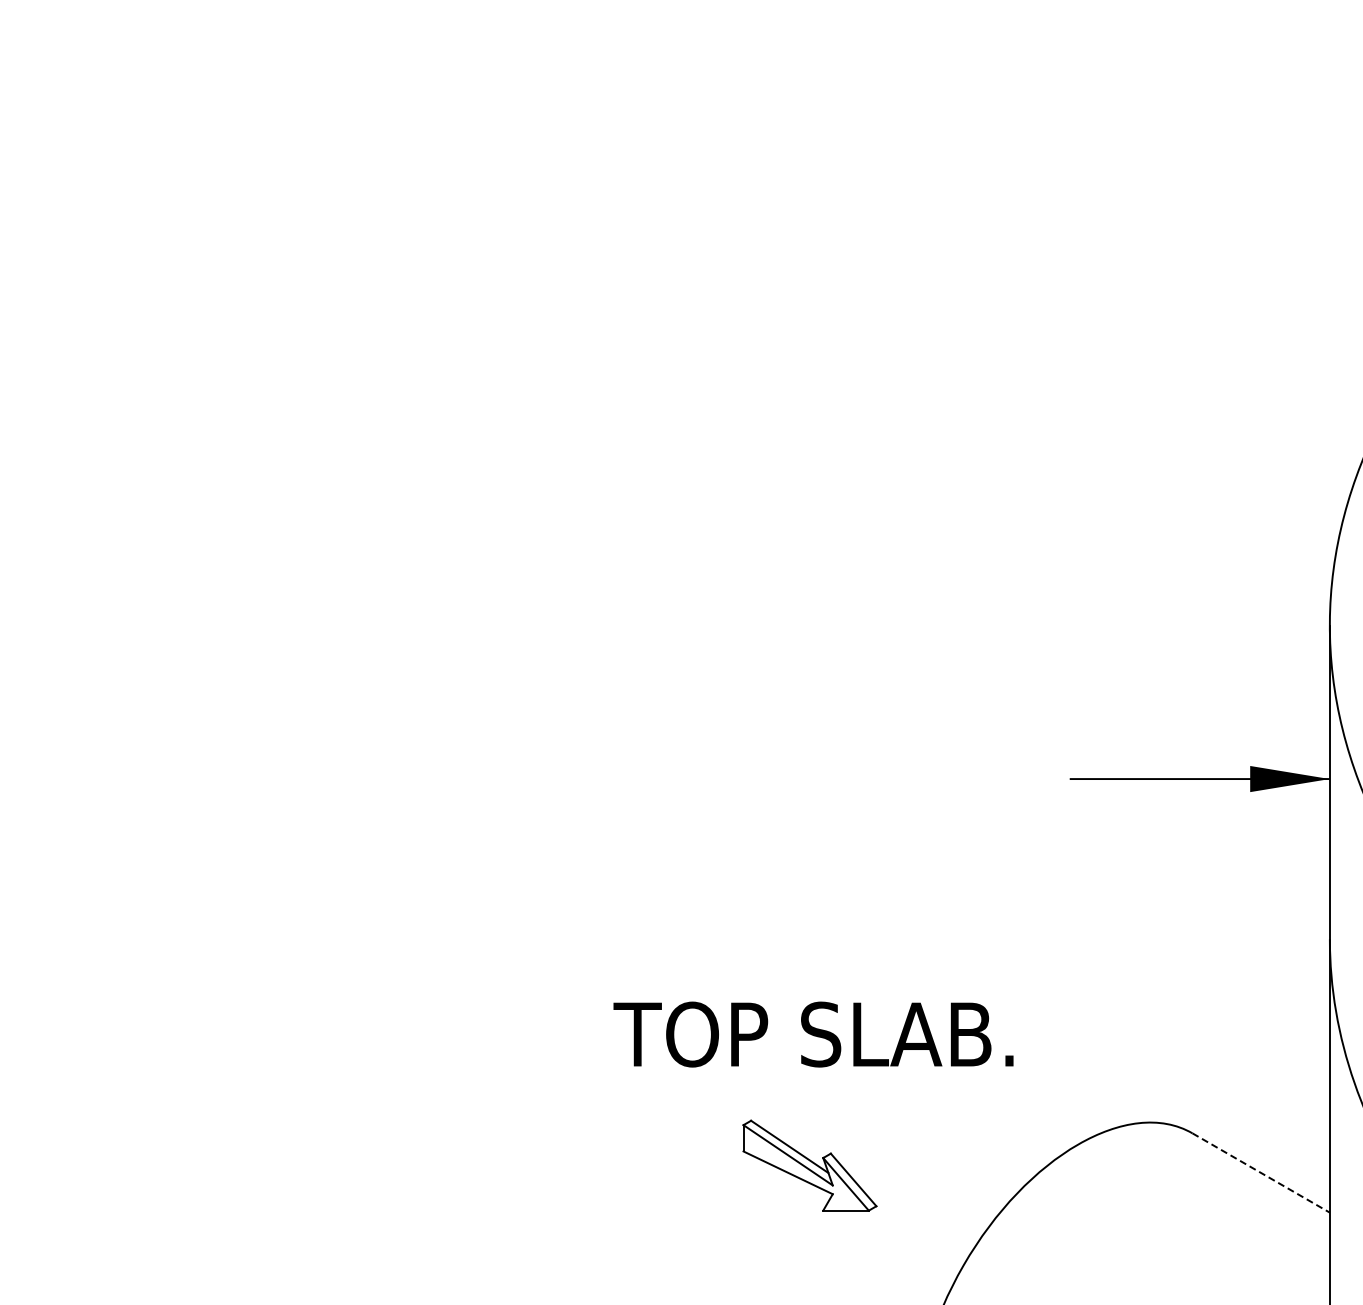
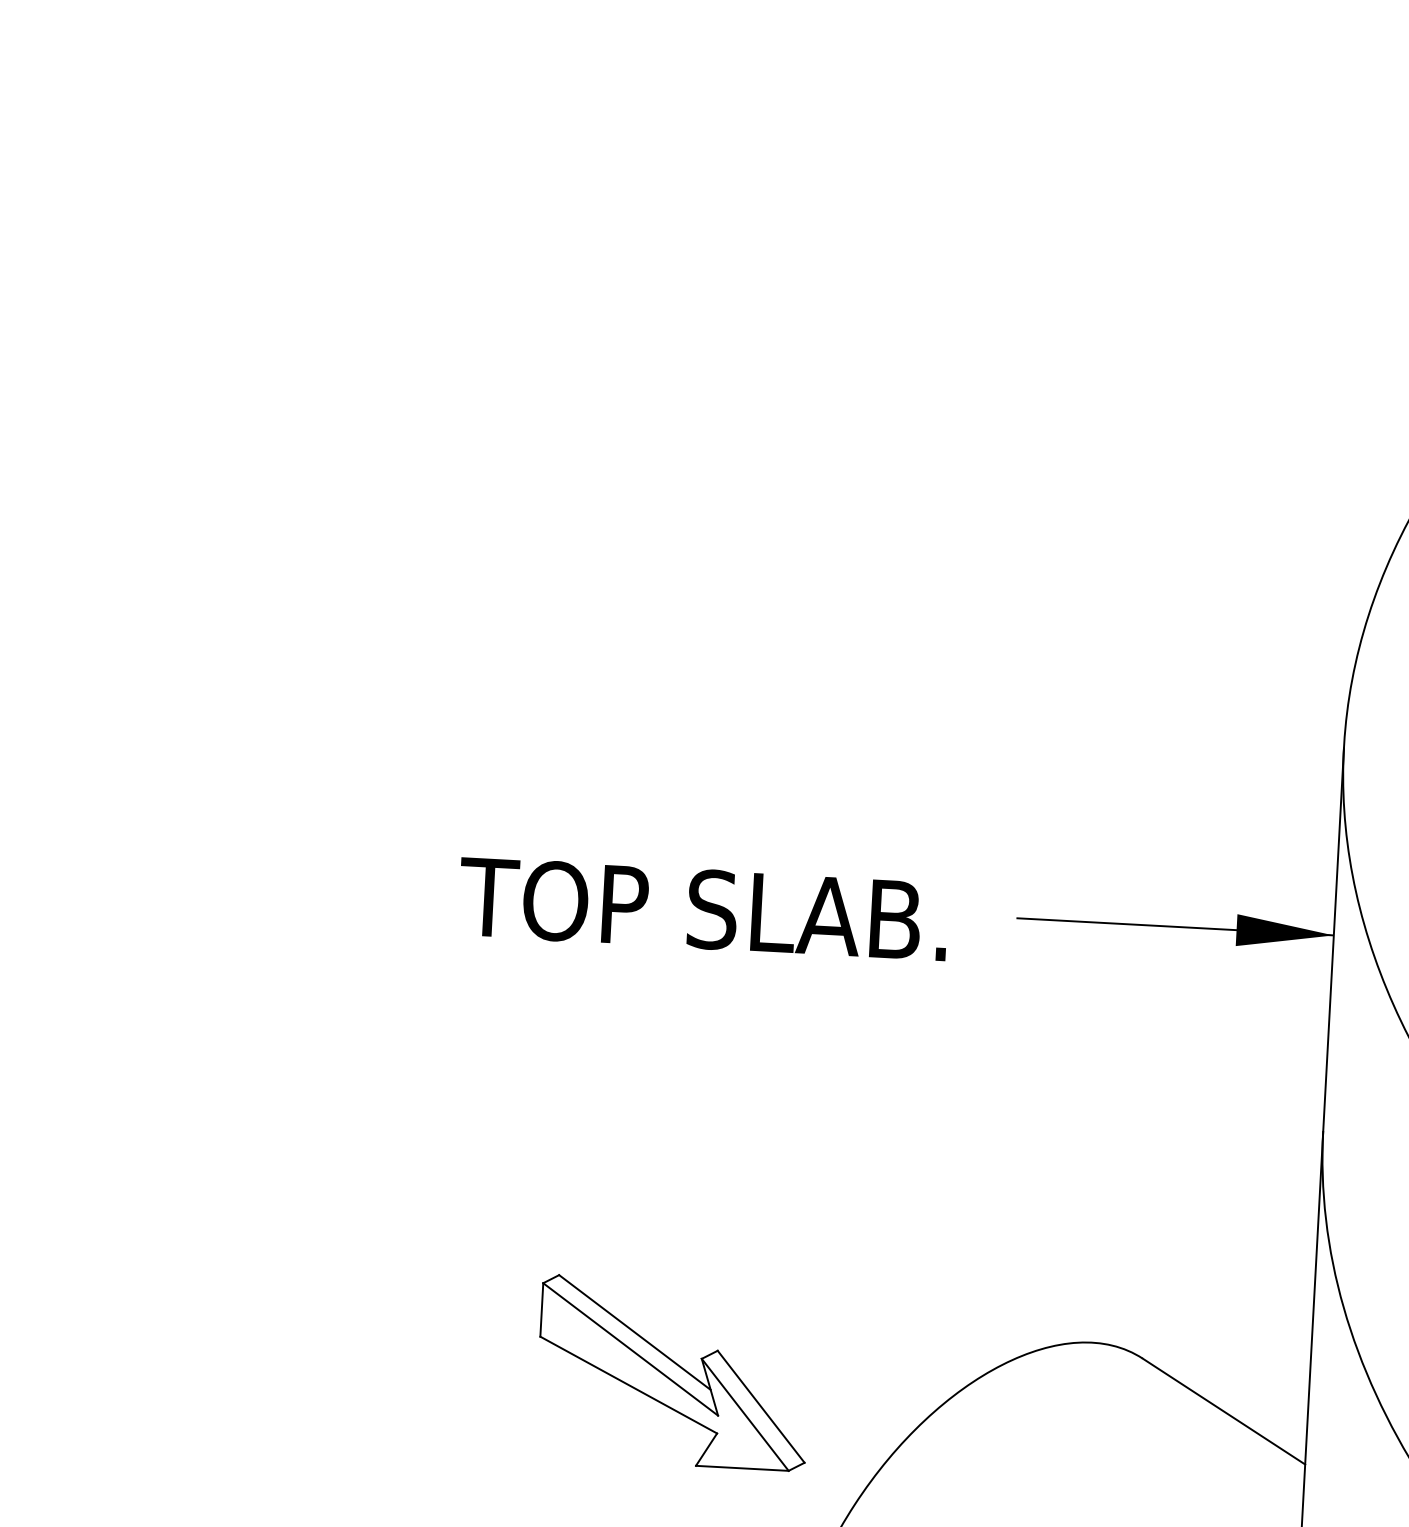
text: (813, 1034) -> (703, 909), moved
part: (809, 1165) -> (673, 1372), size x1.67
line: (1261, 1173) -> (1224, 1412), dashed -> solid

